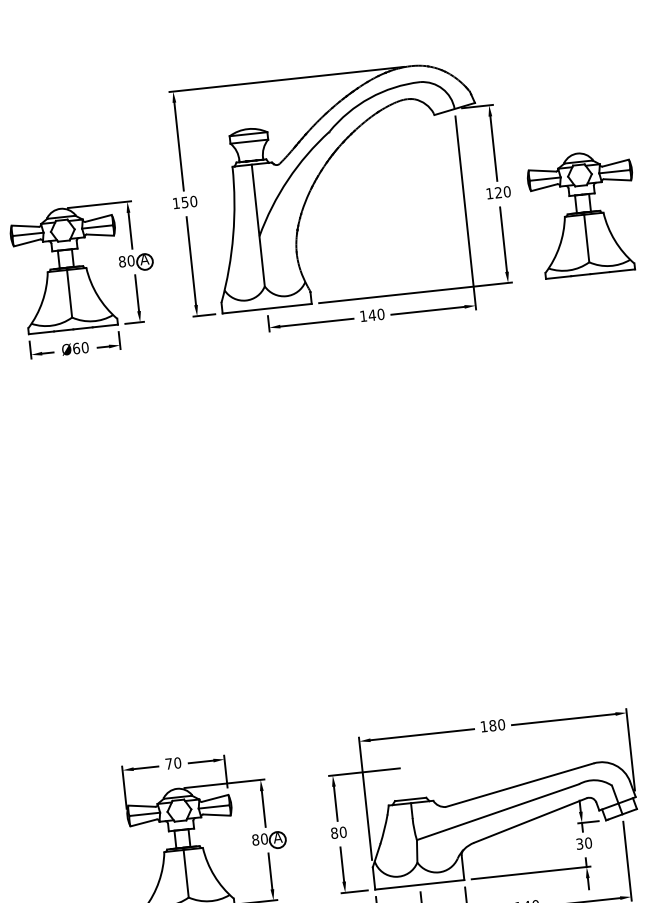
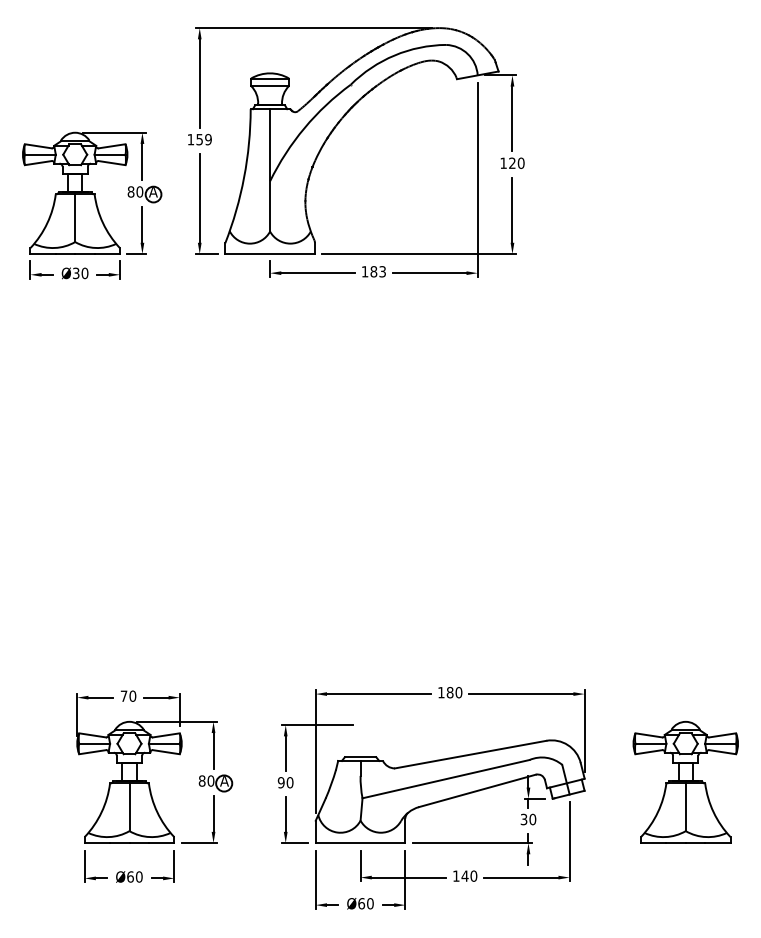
text: (193, 201) -> (208, 139), 150 -> 159
part: (584, 212) -> (595, 192), removed
text: (376, 314) -> (378, 271), 140 -> 183
text: (75, 348) -> (75, 273), Ø60 -> Ø30
text: (333, 833) -> (280, 782), 80 -> 90

